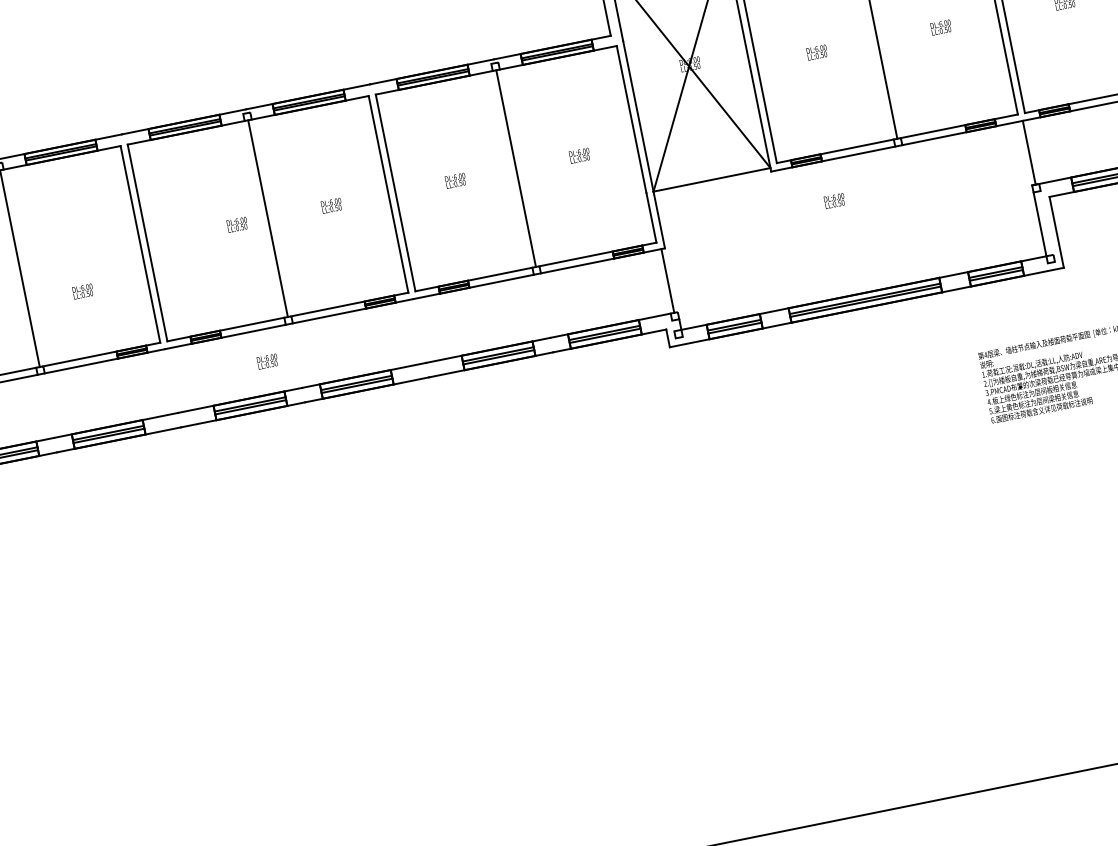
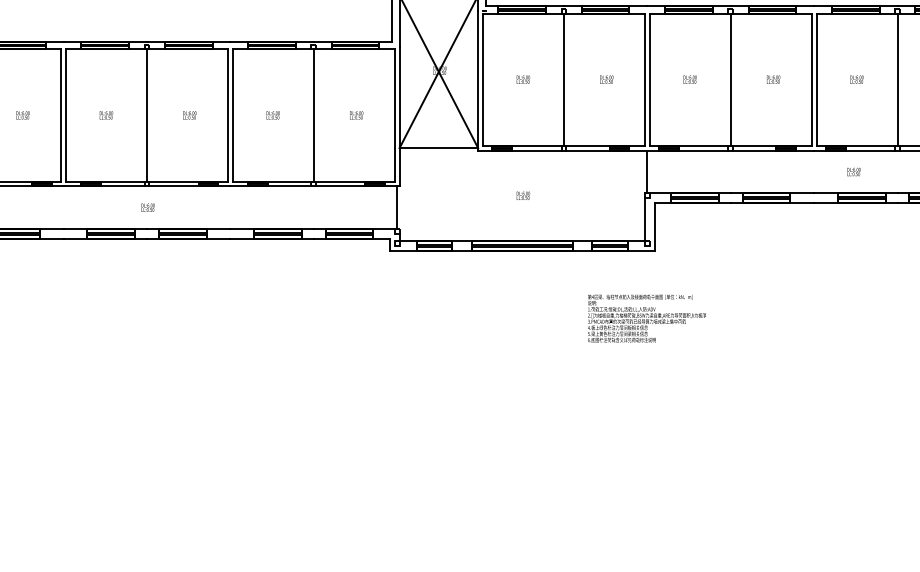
text: (834, 200) -> (523, 195), moved
text: (237, 224) -> (106, 115), moved
text: (82, 291) -> (22, 115), moved
text: (266, 361) -> (147, 207), moved

